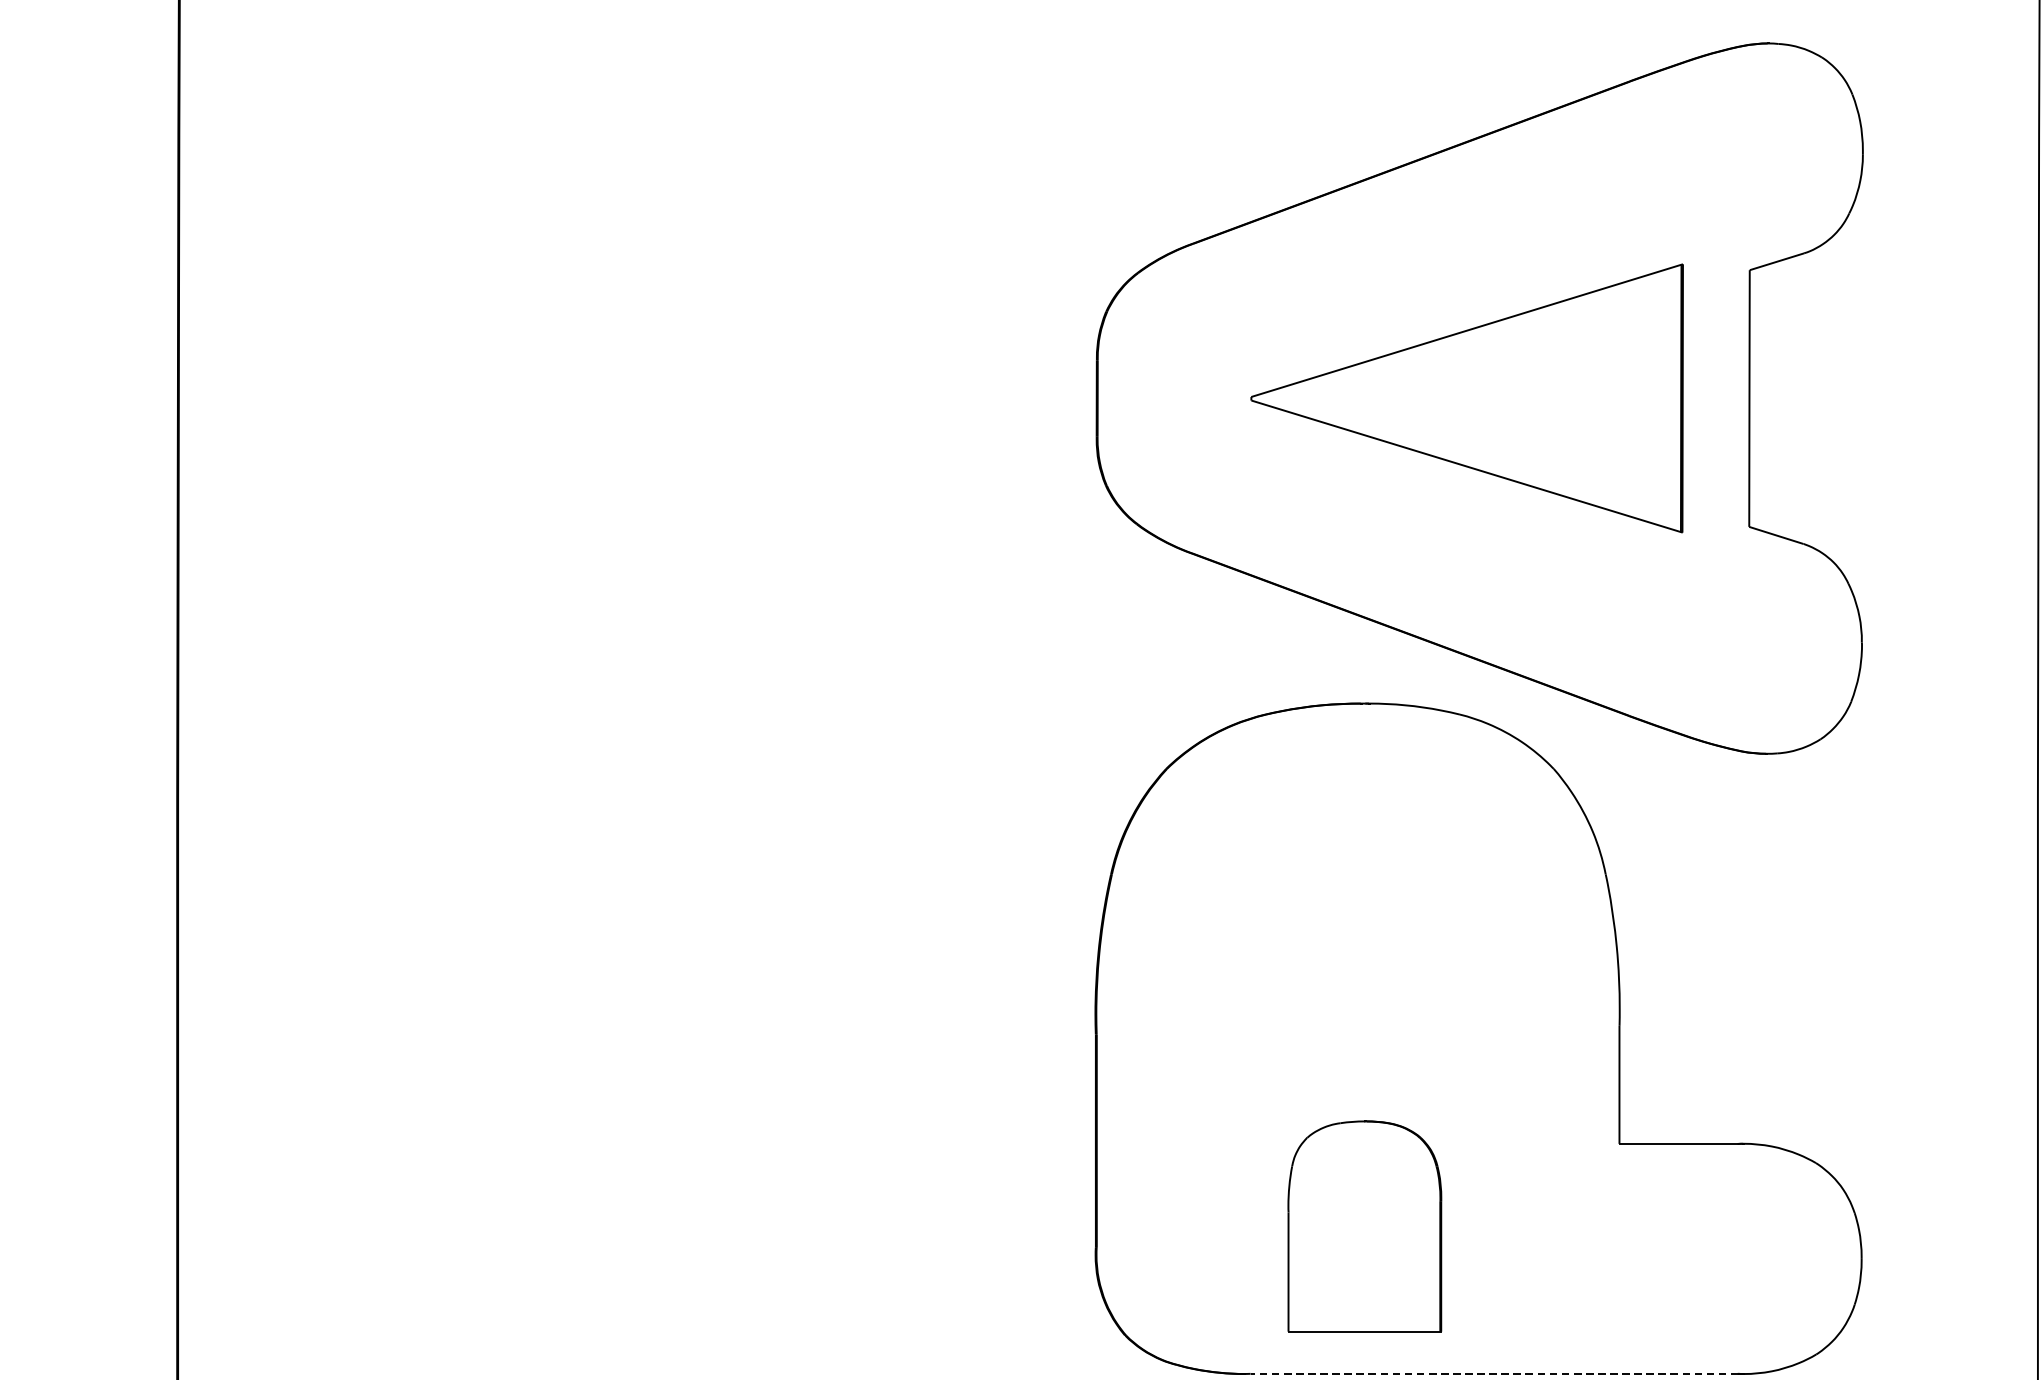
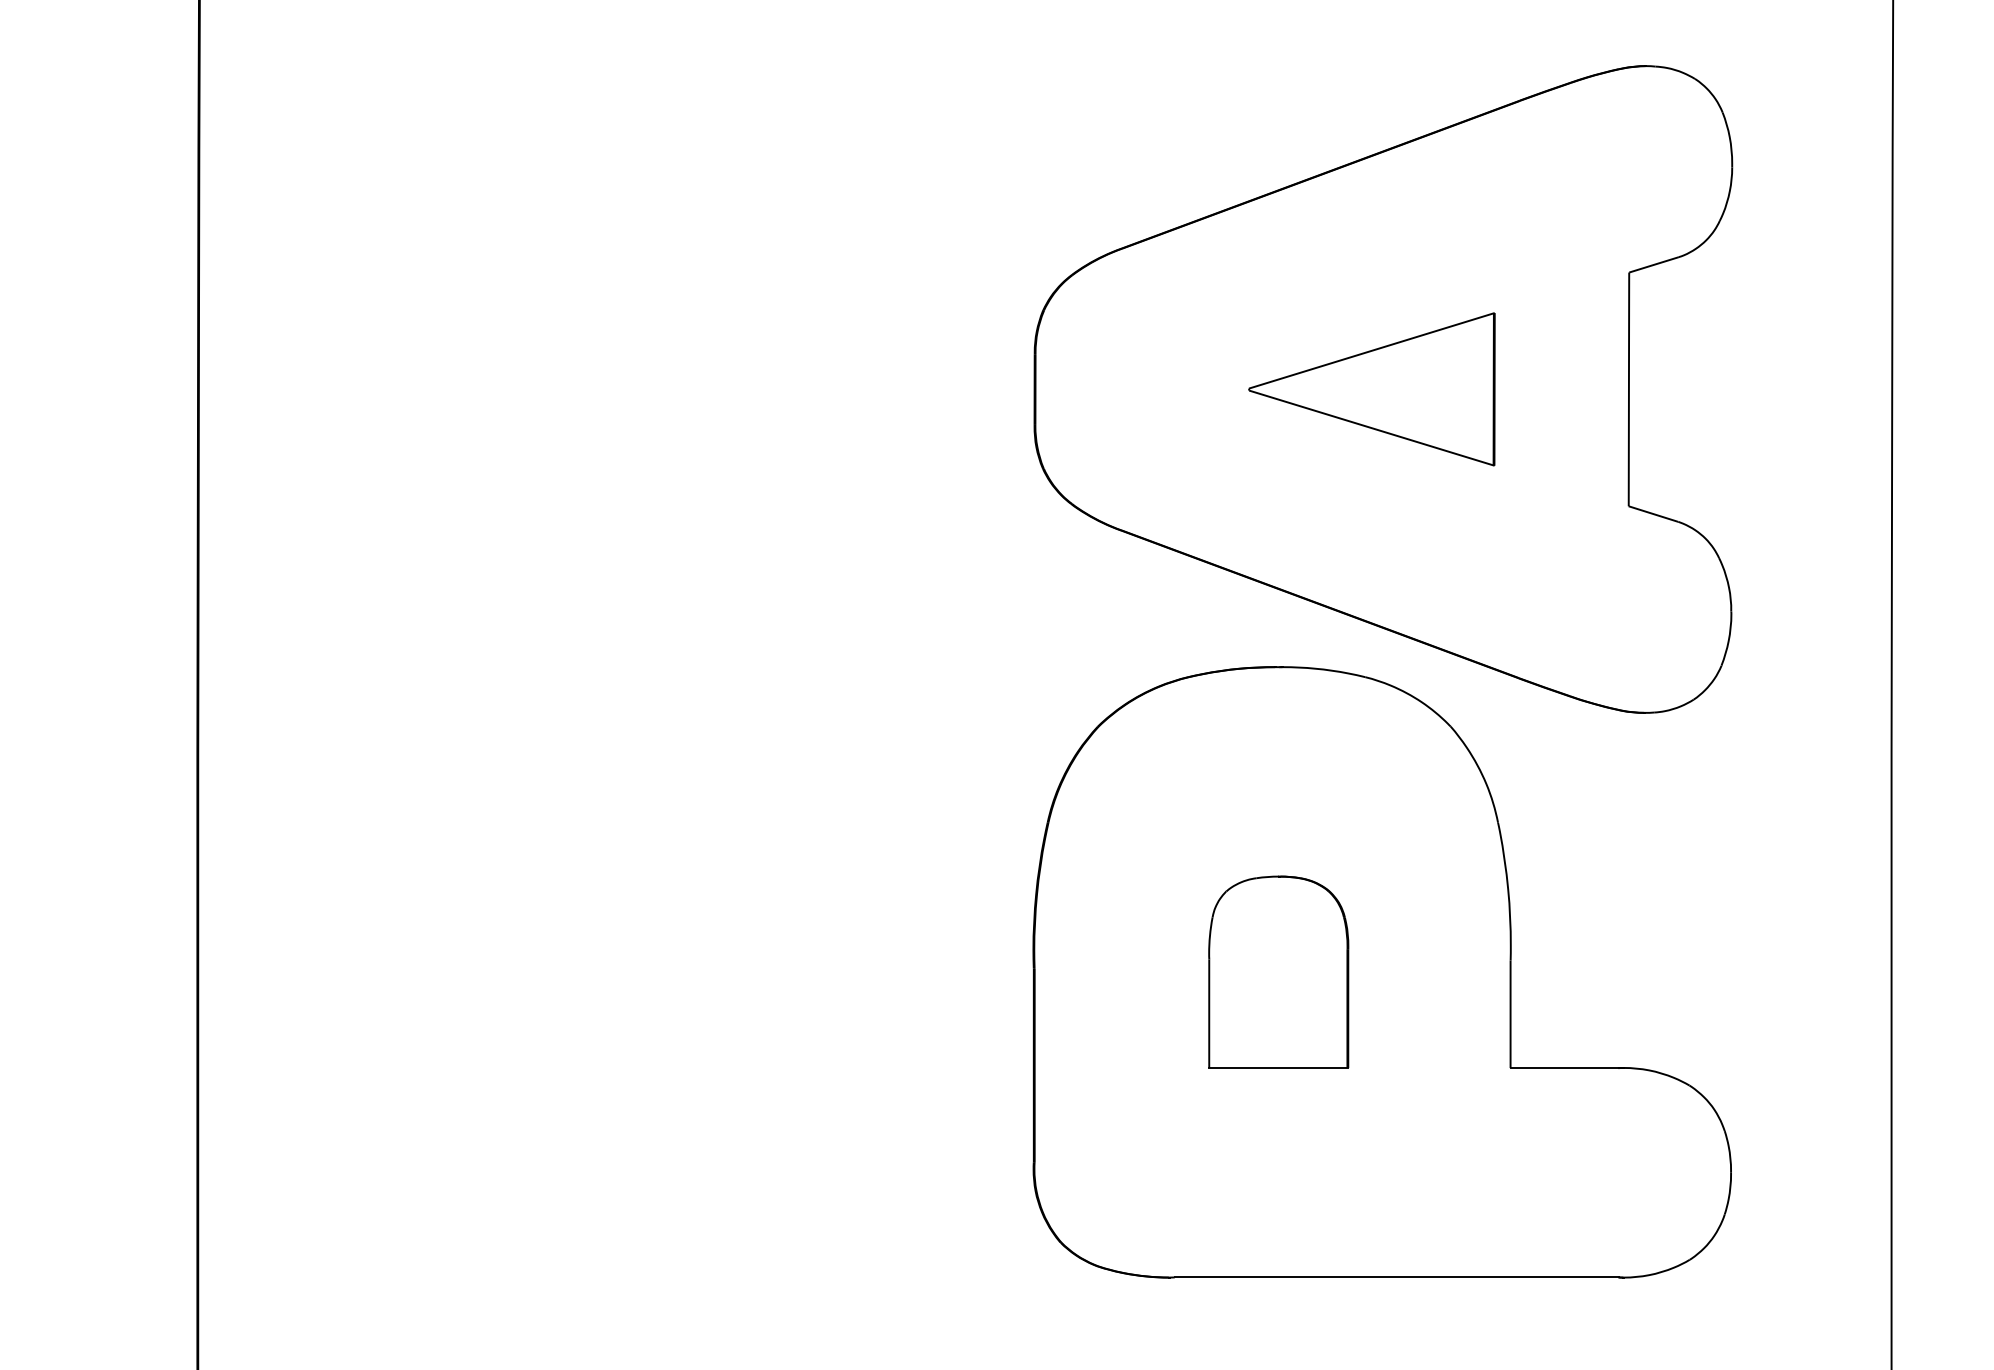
part: (1466, 398) -> (1371, 389), size x0.62
part: (1364, 1225) -> (1278, 971), moved
line: (1494, 1373) -> (1396, 1277), dashed -> solid

